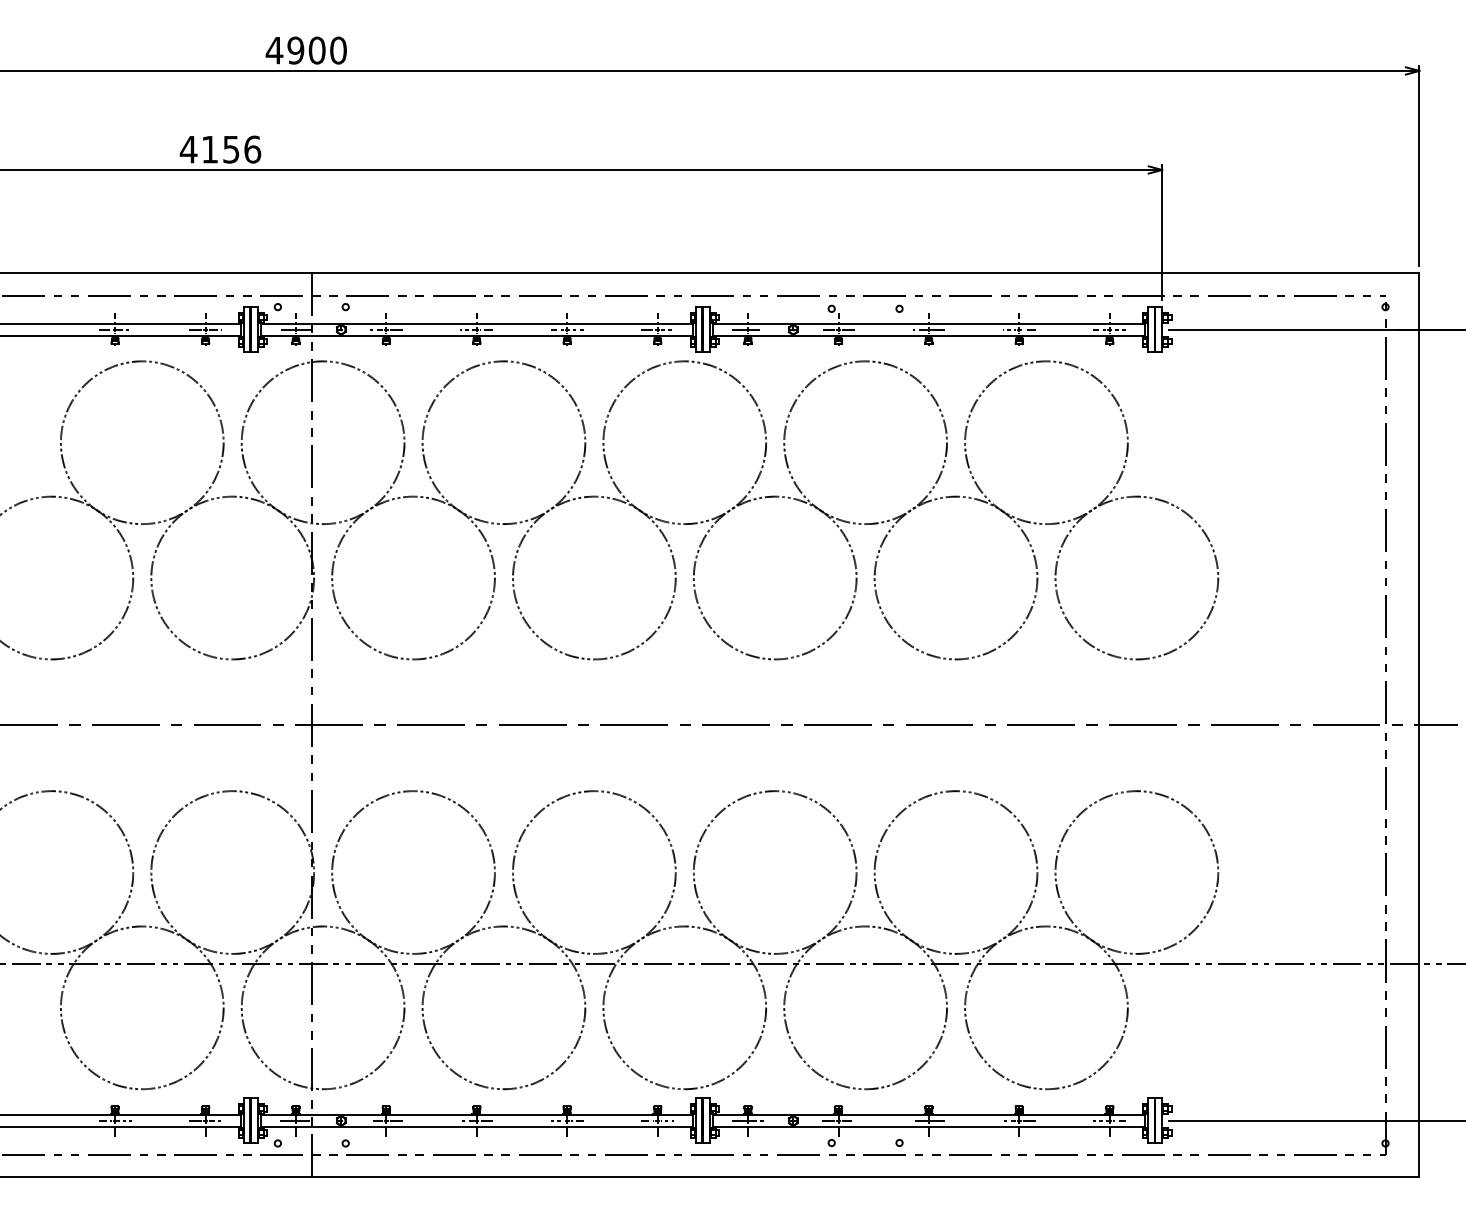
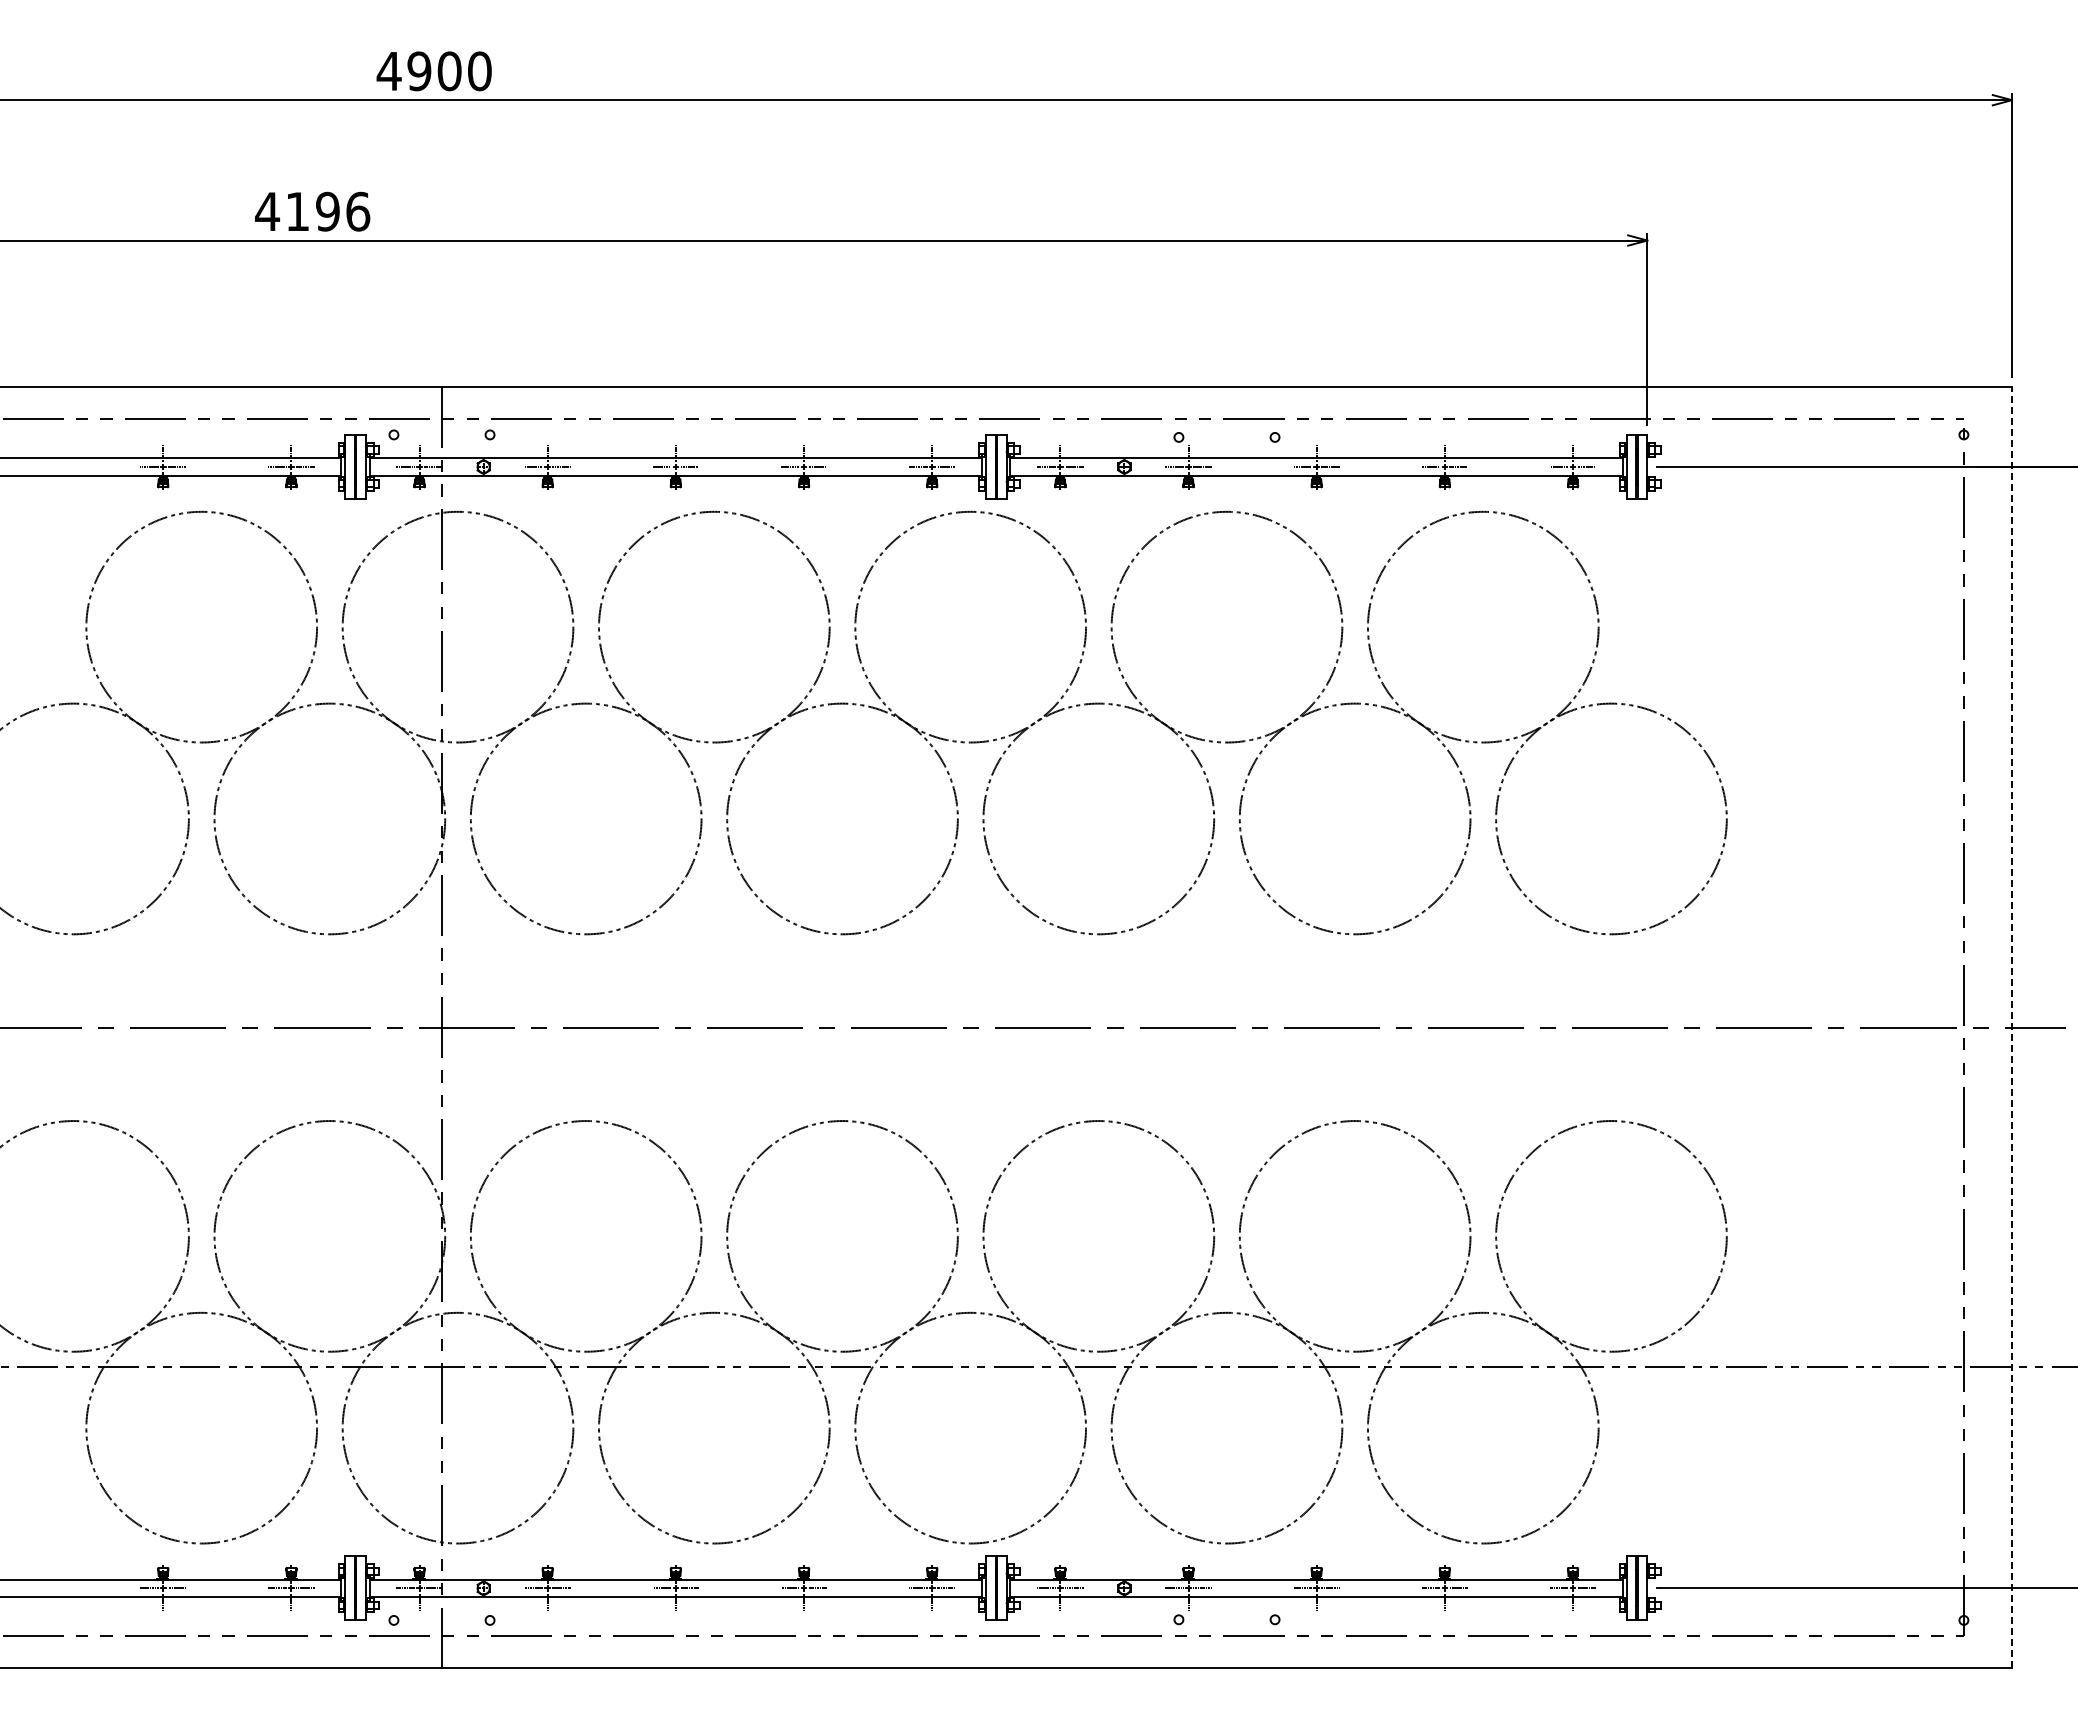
text: (231, 149) -> (327, 211), 4156 -> 4196
line: (1419, 725) -> (2011, 1027), solid -> dashed

